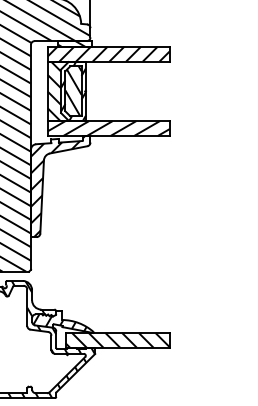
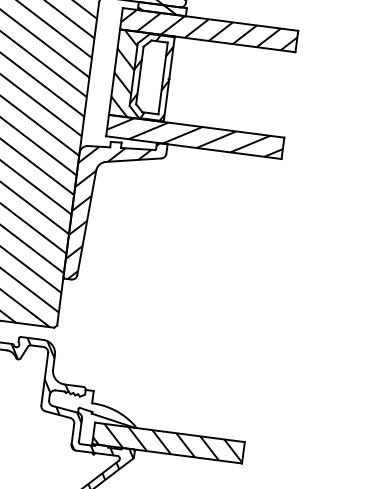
hatch: (73, 91) -> (151, 77), removed
hatch: (59, 322) -> (88, 406), removed

